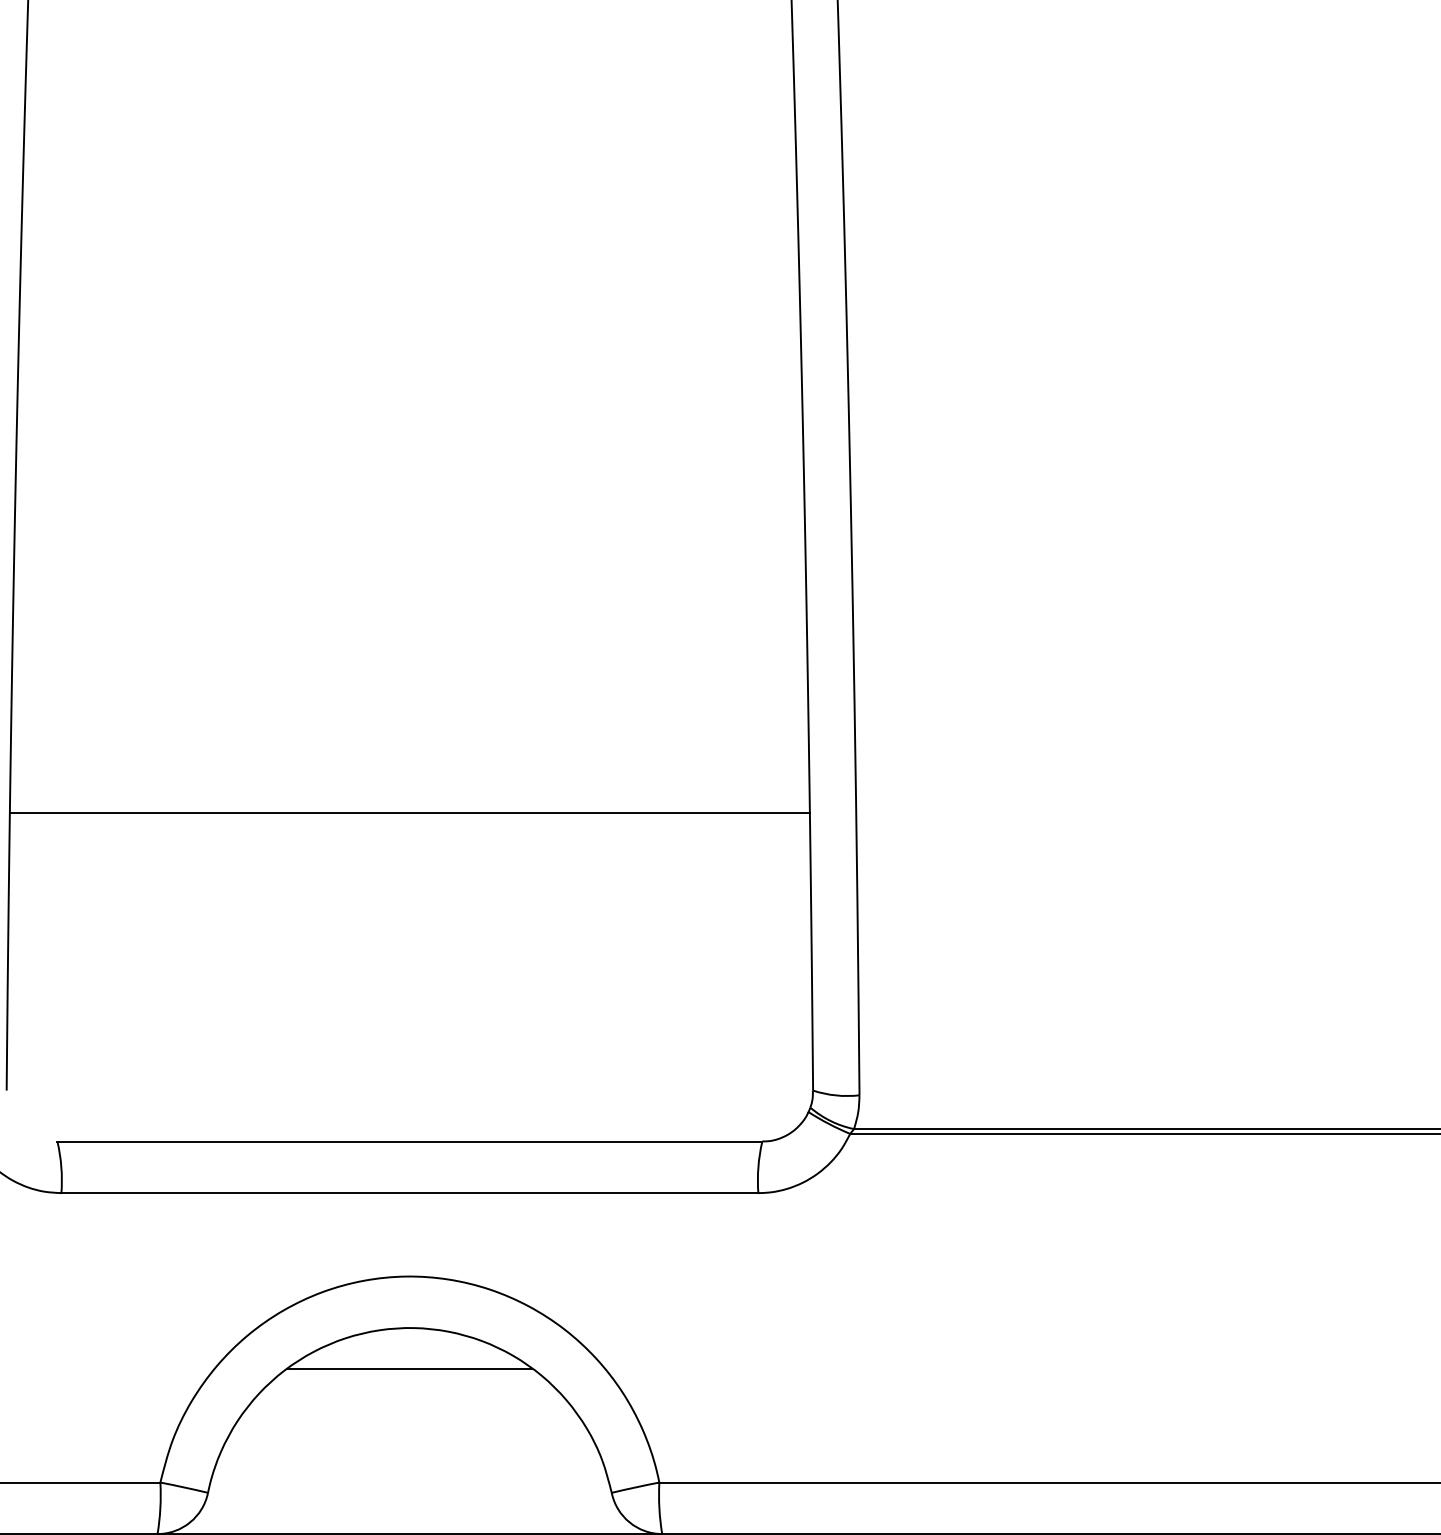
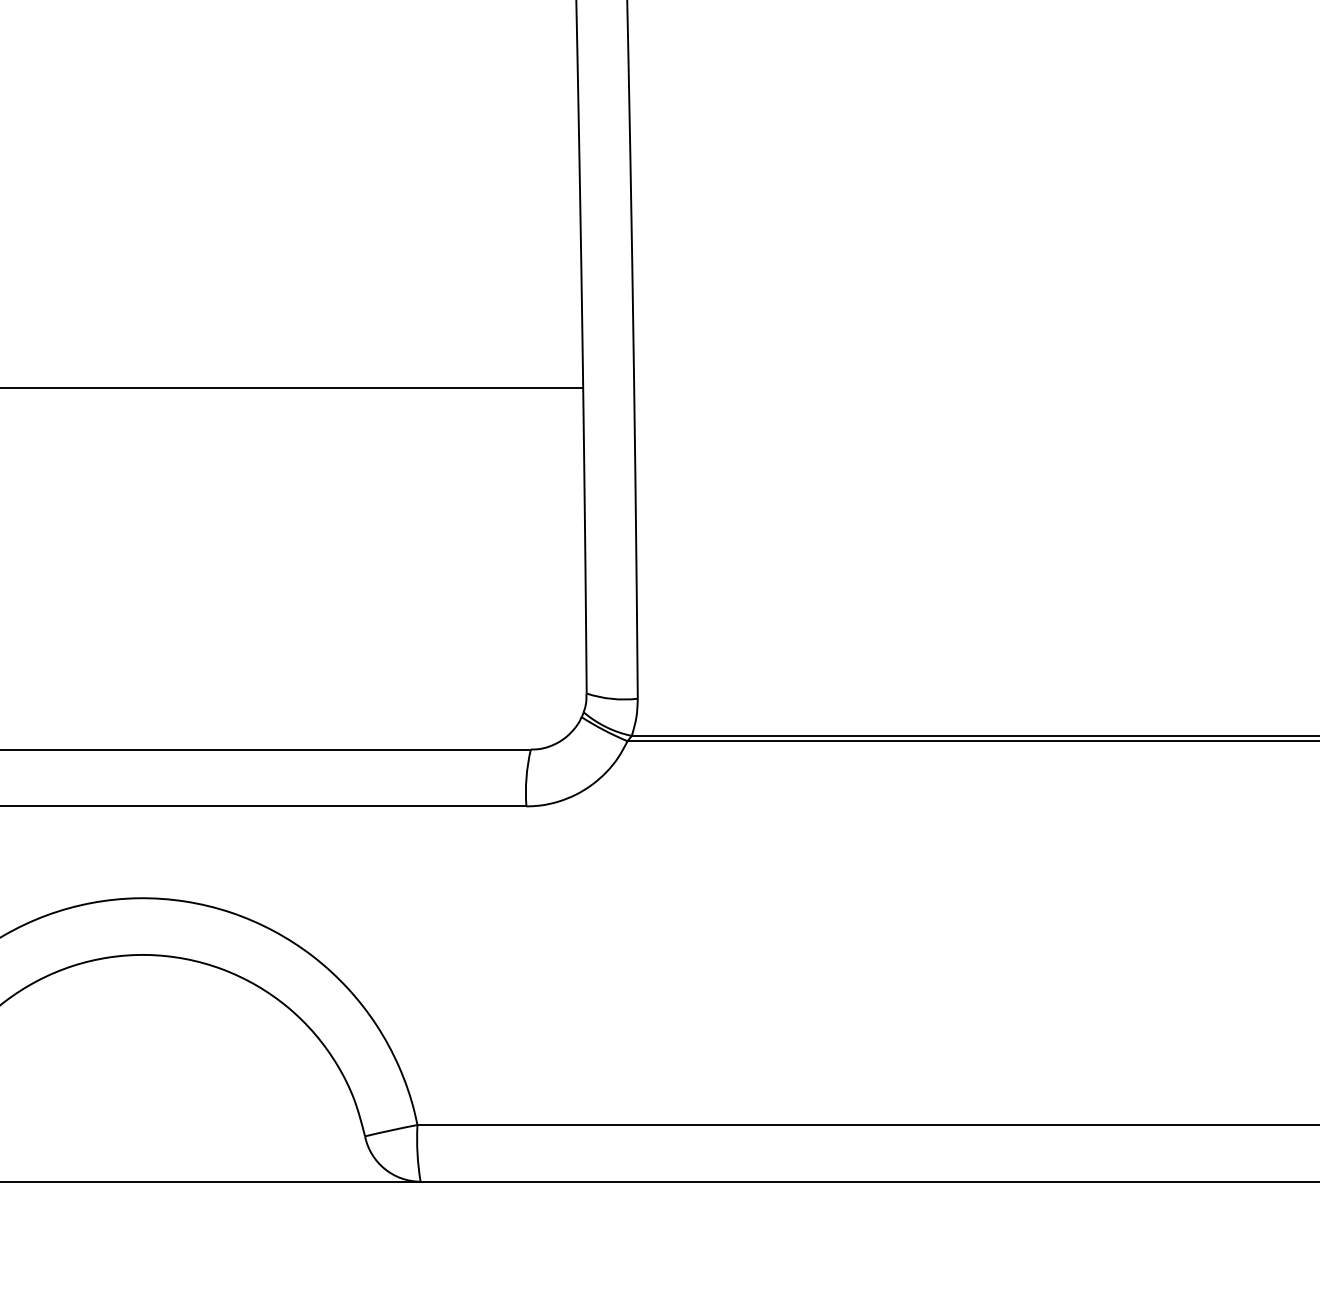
line: (409, 1369) -> (142, 1000), removed

